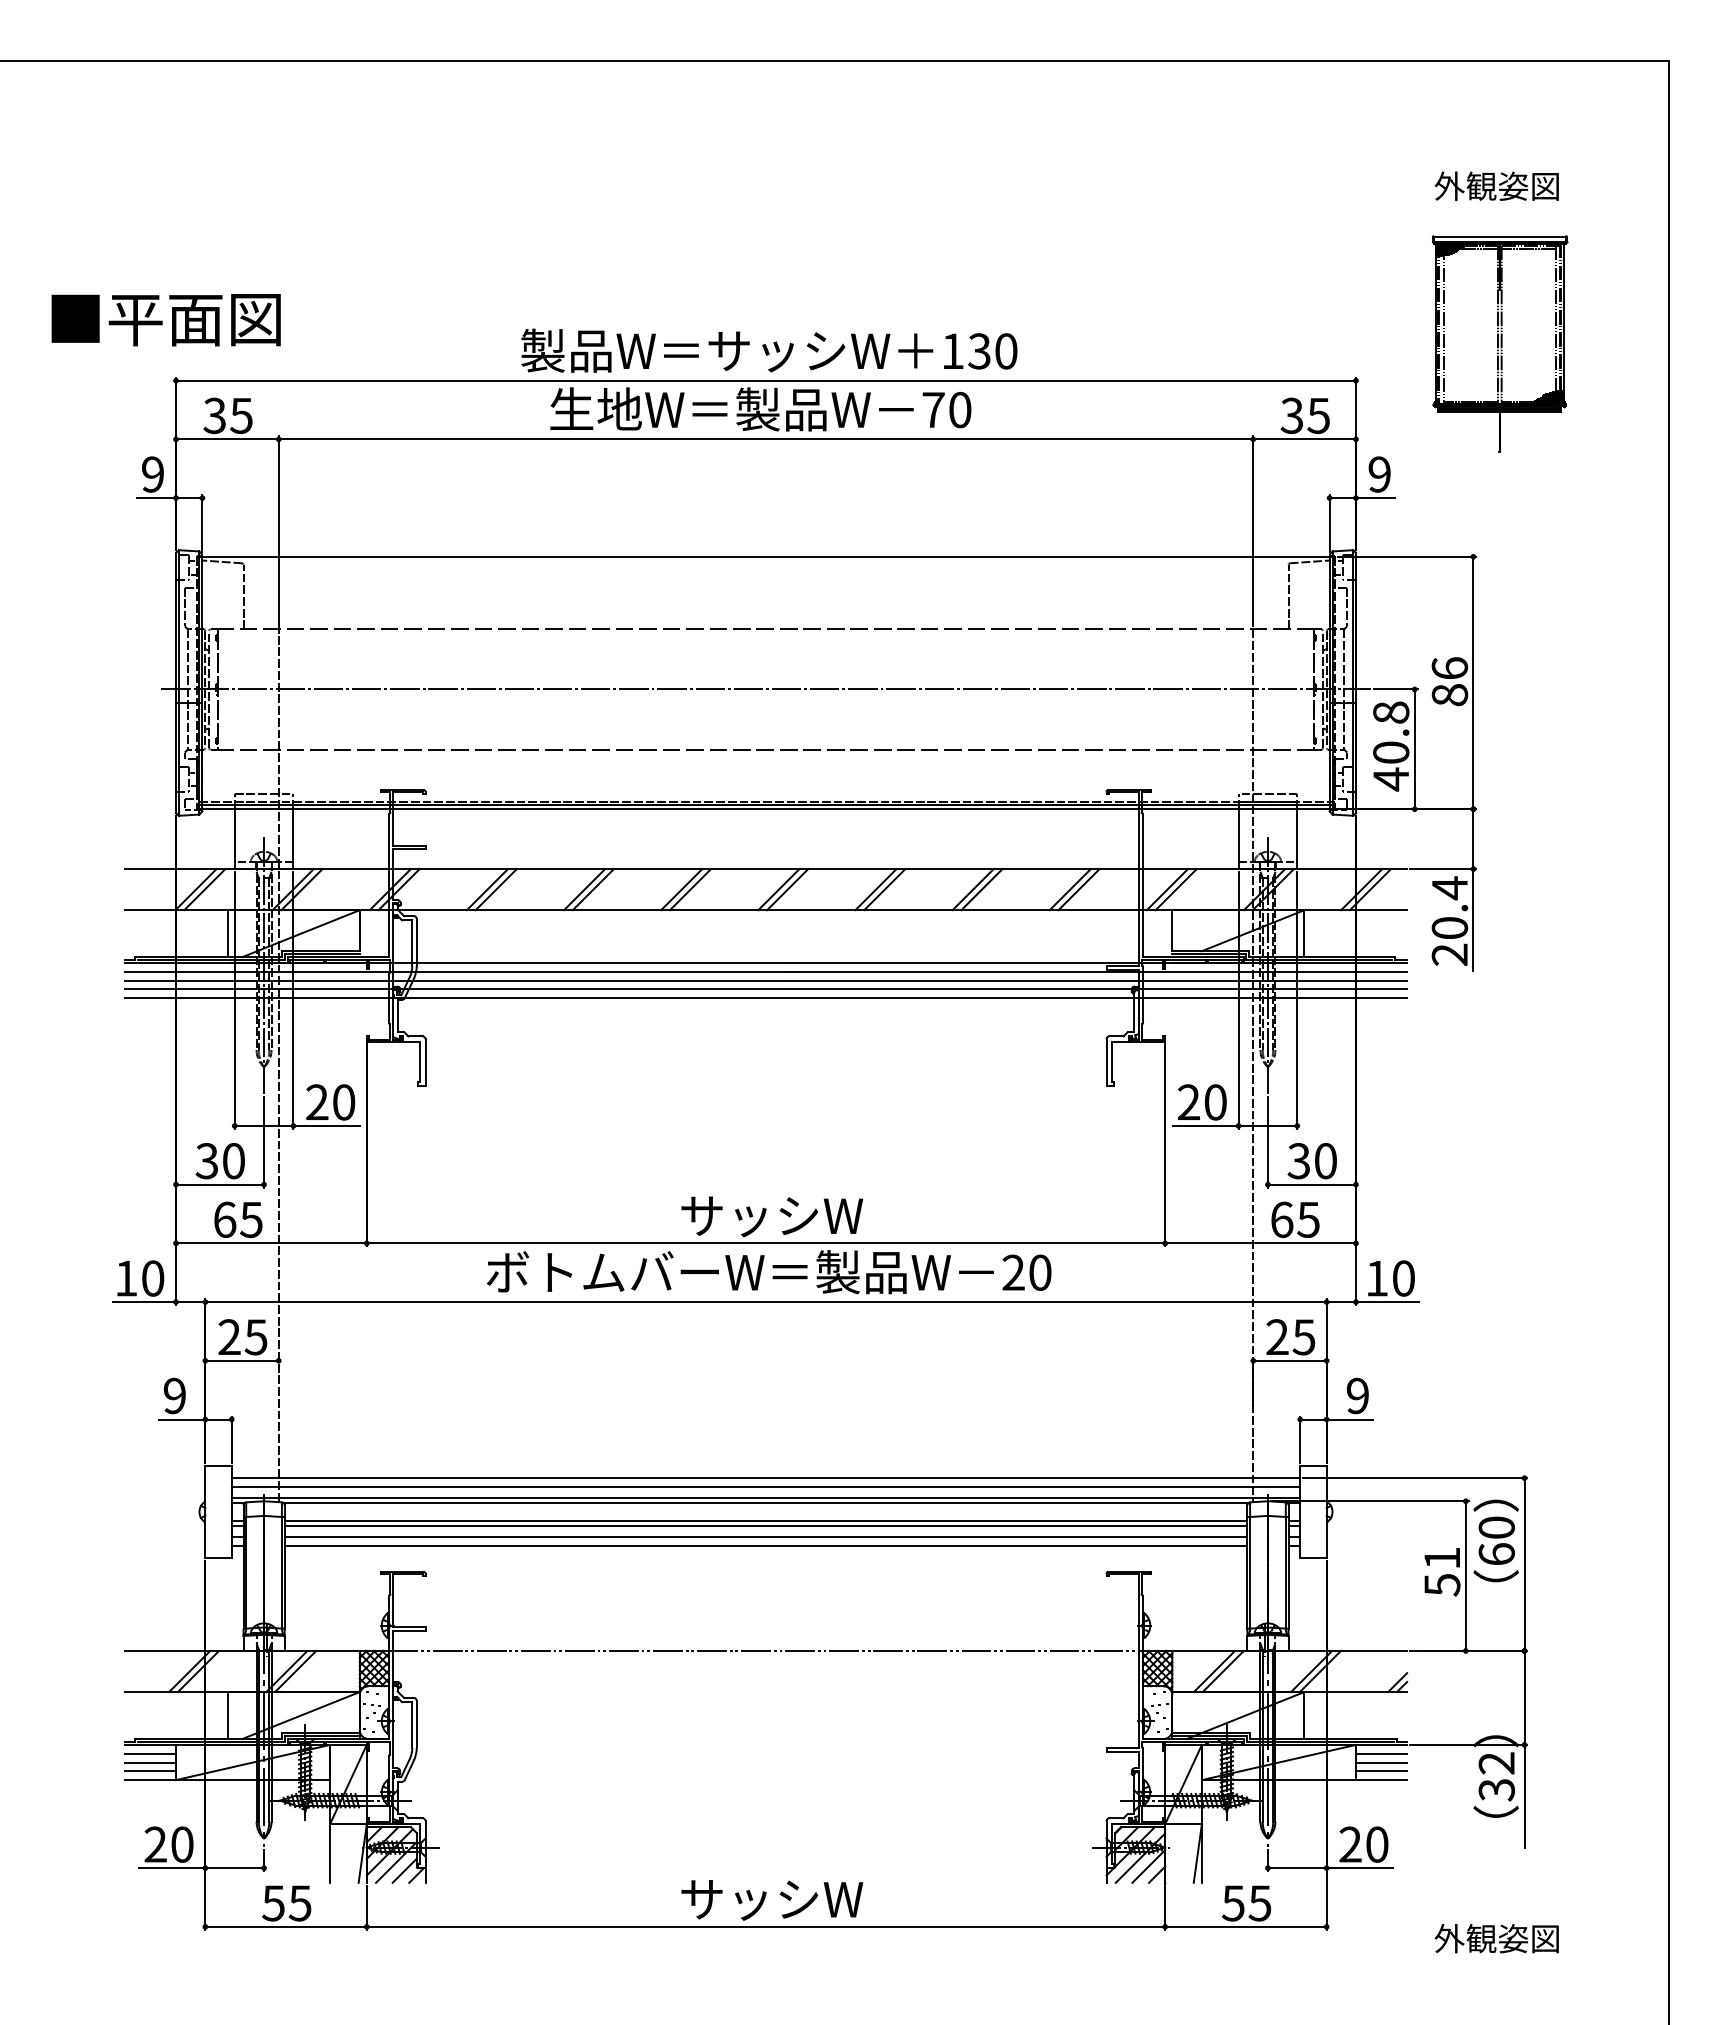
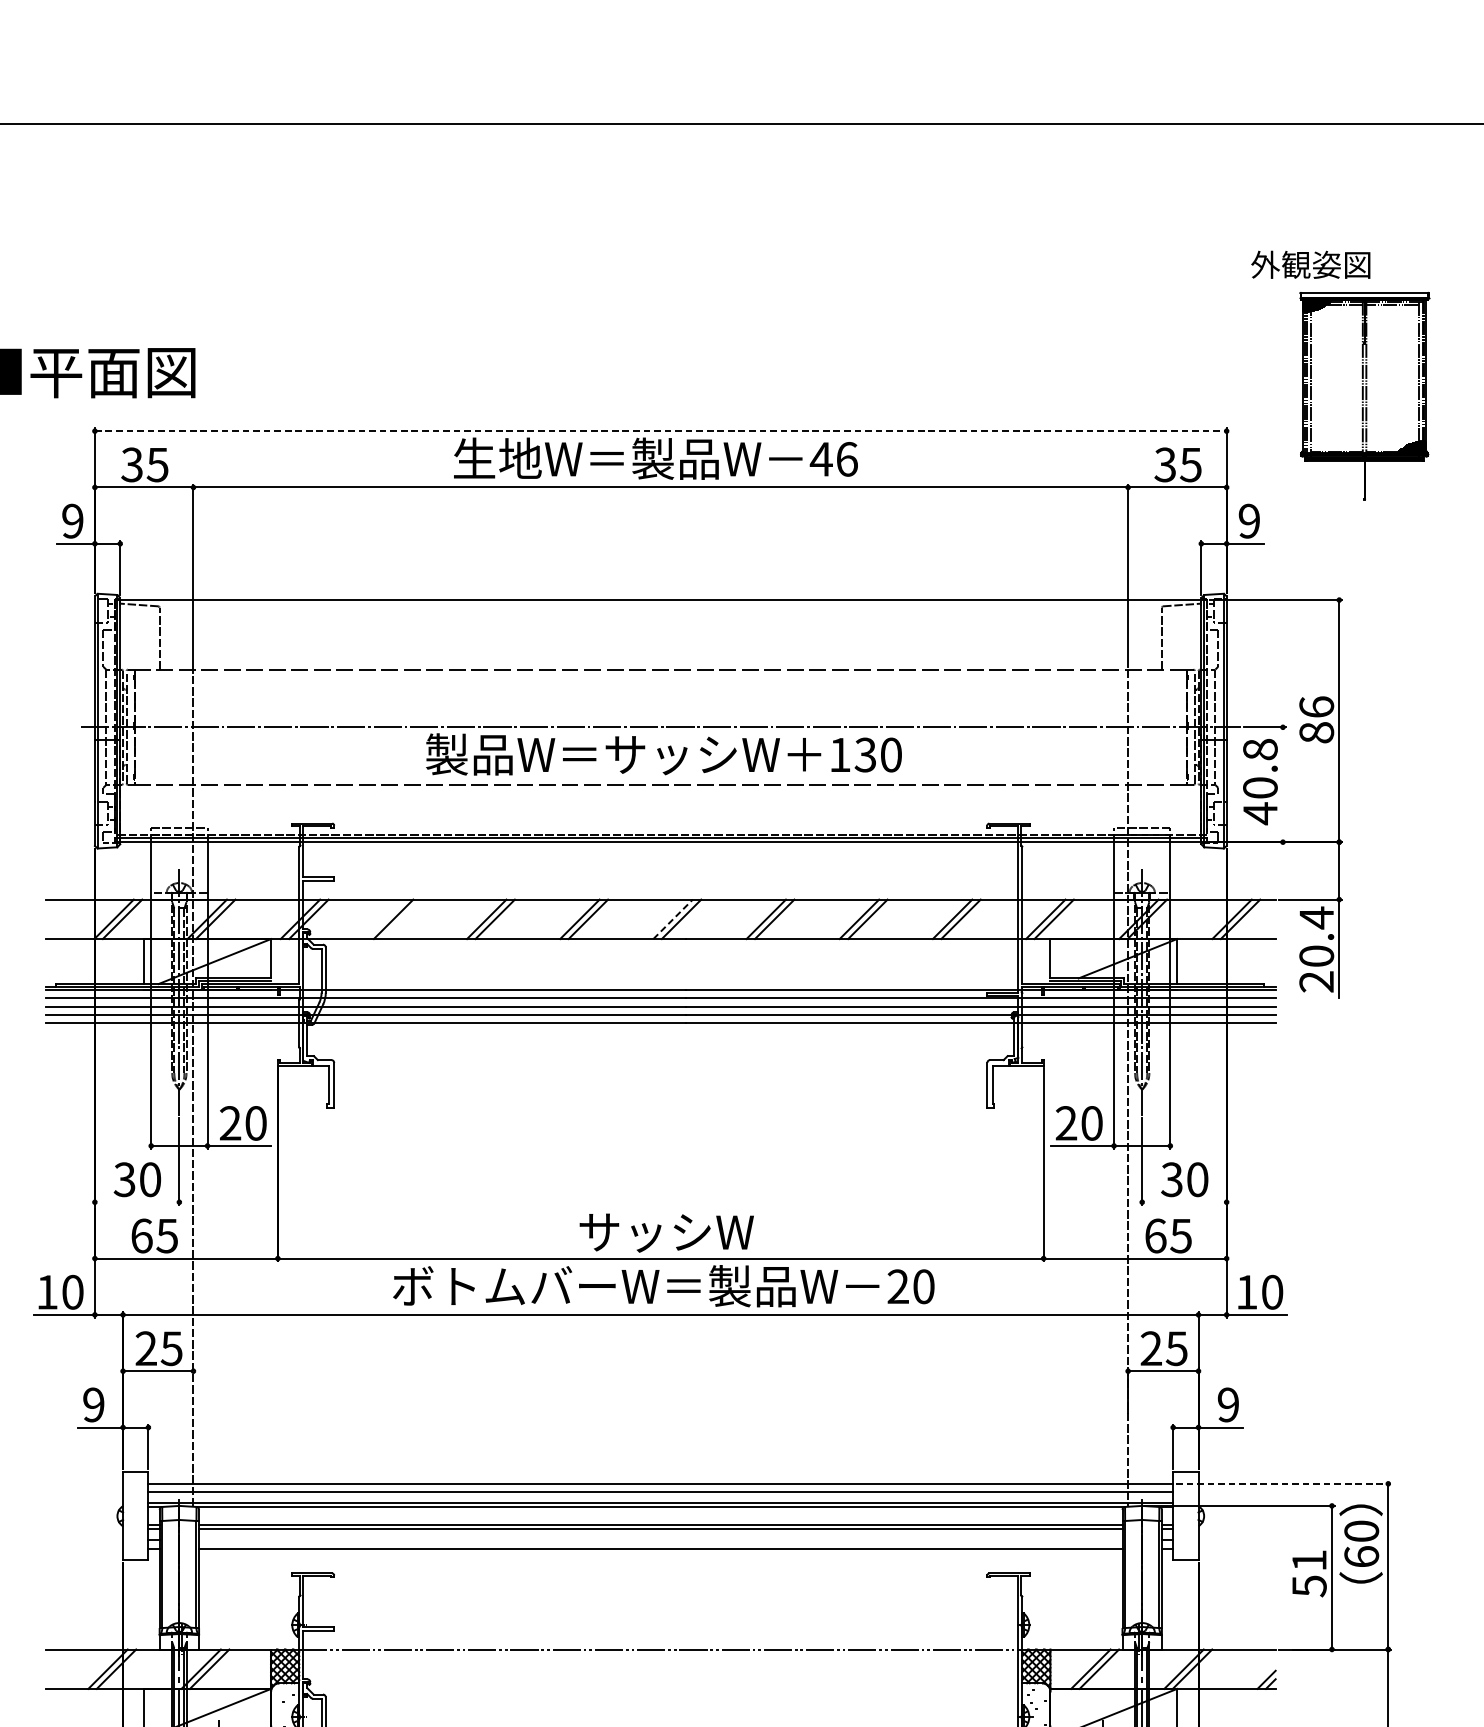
text: (1496, 185) -> (1310, 264), moved
text: (769, 350) -> (664, 754), moved
line: (766, 380) -> (661, 431), solid -> dashed
text: (946, 409) -> (833, 458), 70 -> 46
line: (1414, 749) -> (1282, 784), removed
line: (495, 889) -> (401, 919), removed
line: (779, 889) -> (673, 919), solid -> dashed
line: (220, 1184) -> (137, 1202), removed
line: (1311, 1184) -> (1183, 1202), removed
line: (1415, 1478) -> (1283, 1484), solid -> dashed
line: (765, 1537) -> (660, 1540), removed

